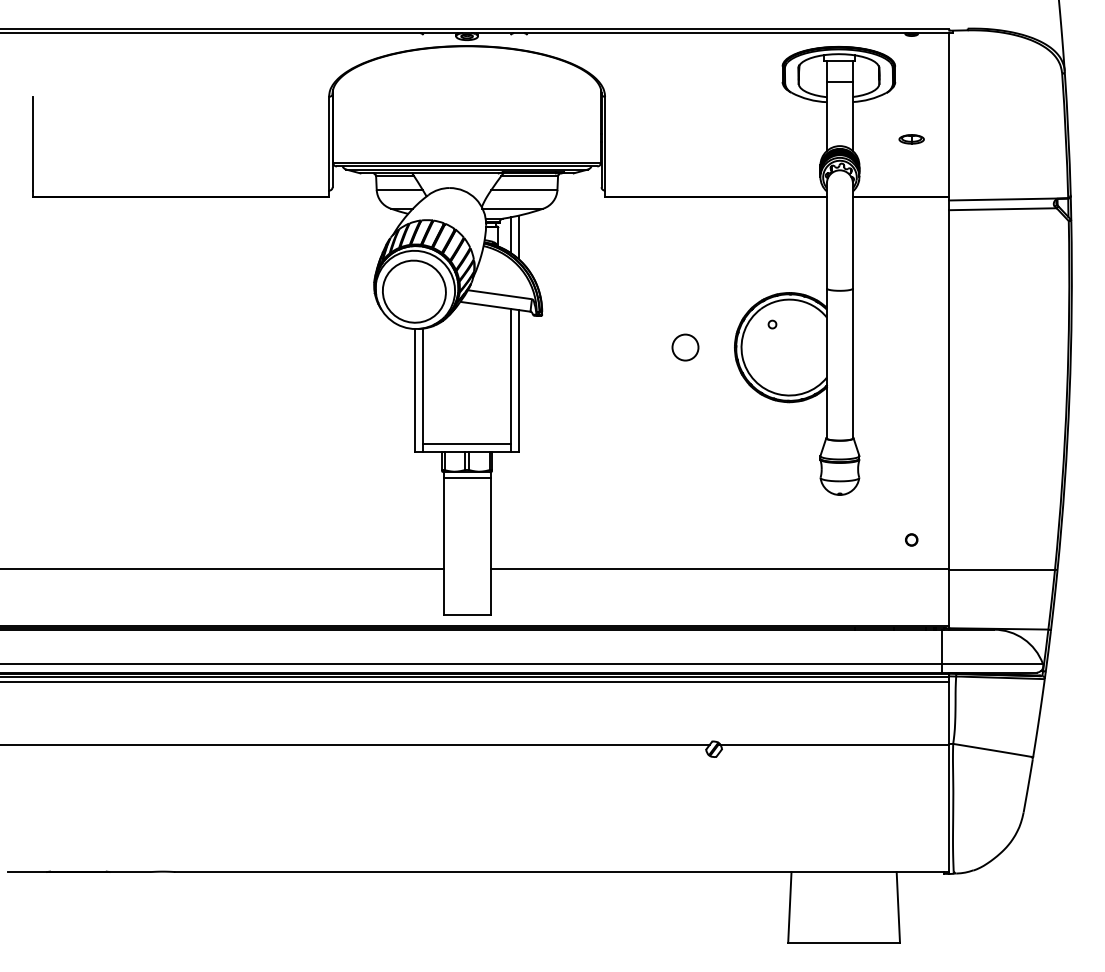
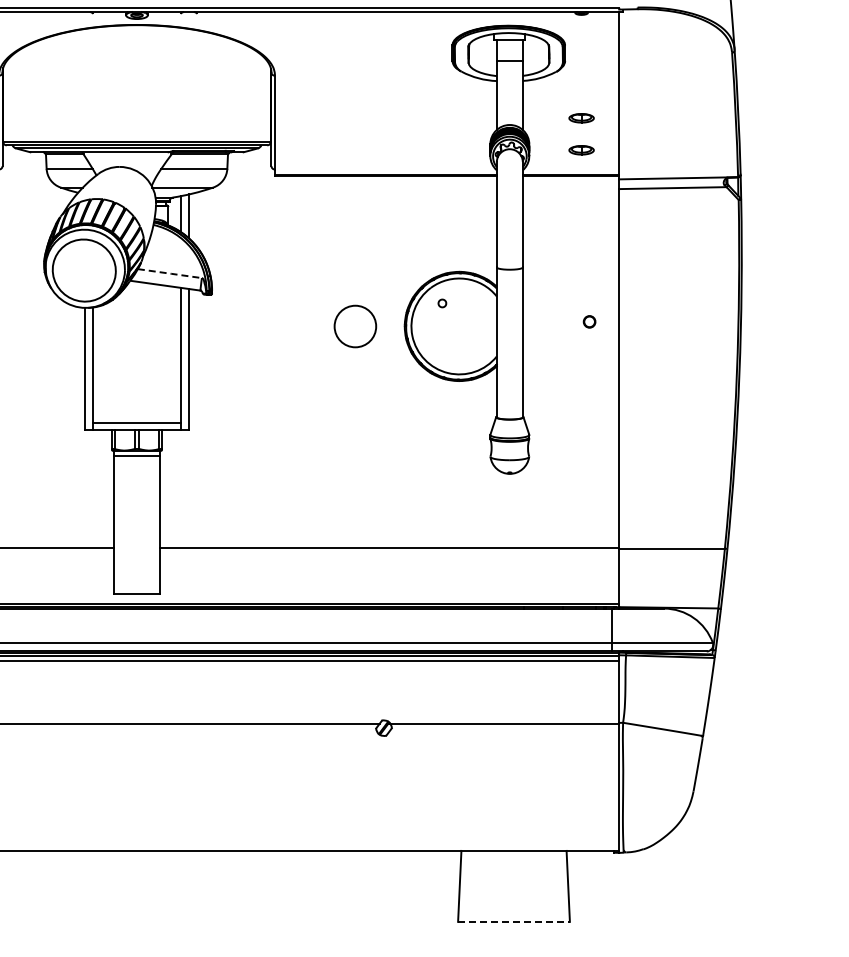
part: (911, 171) -> (581, 150), added
line: (500, 294) -> (170, 273), solid -> dashed
circle: (685, 347) -> (355, 326), size x1.6
circle: (911, 539) -> (589, 321), moved
line: (844, 943) -> (514, 922), solid -> dashed

